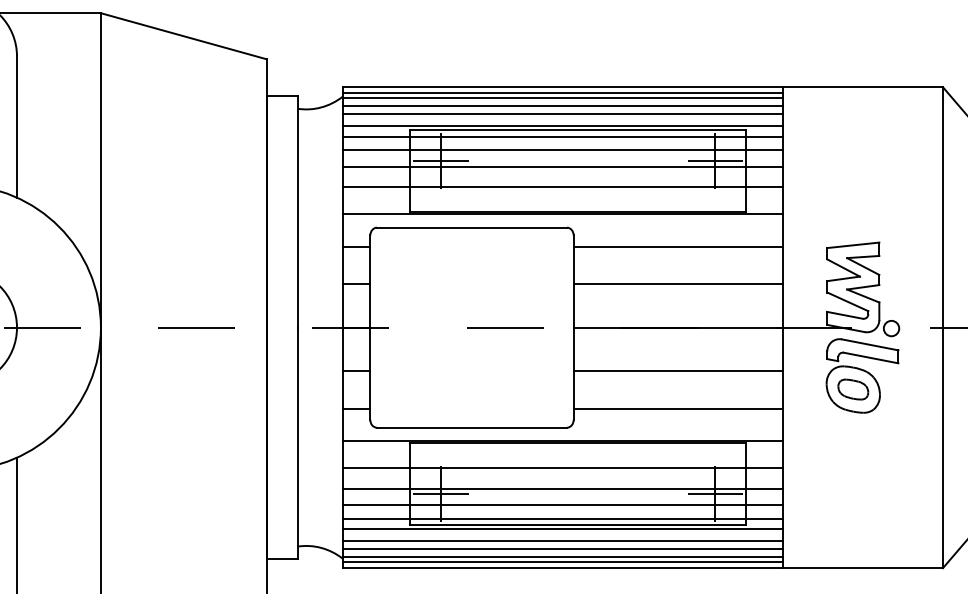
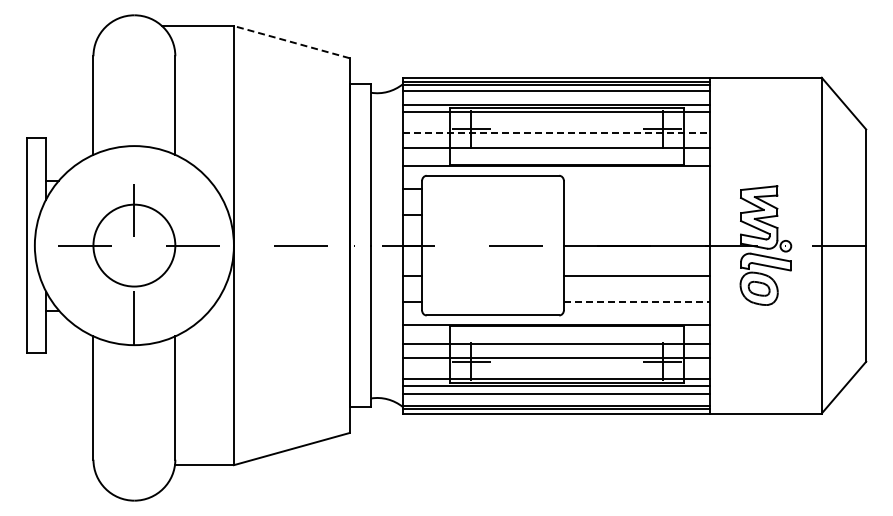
line: (183, 36) -> (291, 42), solid -> dashed
line: (561, 114) -> (555, 96), removed
line: (561, 149) -> (555, 121), removed
line: (562, 167) -> (556, 133), solid -> dashed
line: (677, 247) -> (636, 189), removed
line: (677, 284) -> (636, 215), removed
line: (677, 409) -> (636, 302), solid -> dashed
line: (561, 505) -> (555, 369), removed
line: (561, 549) -> (555, 400), removed

